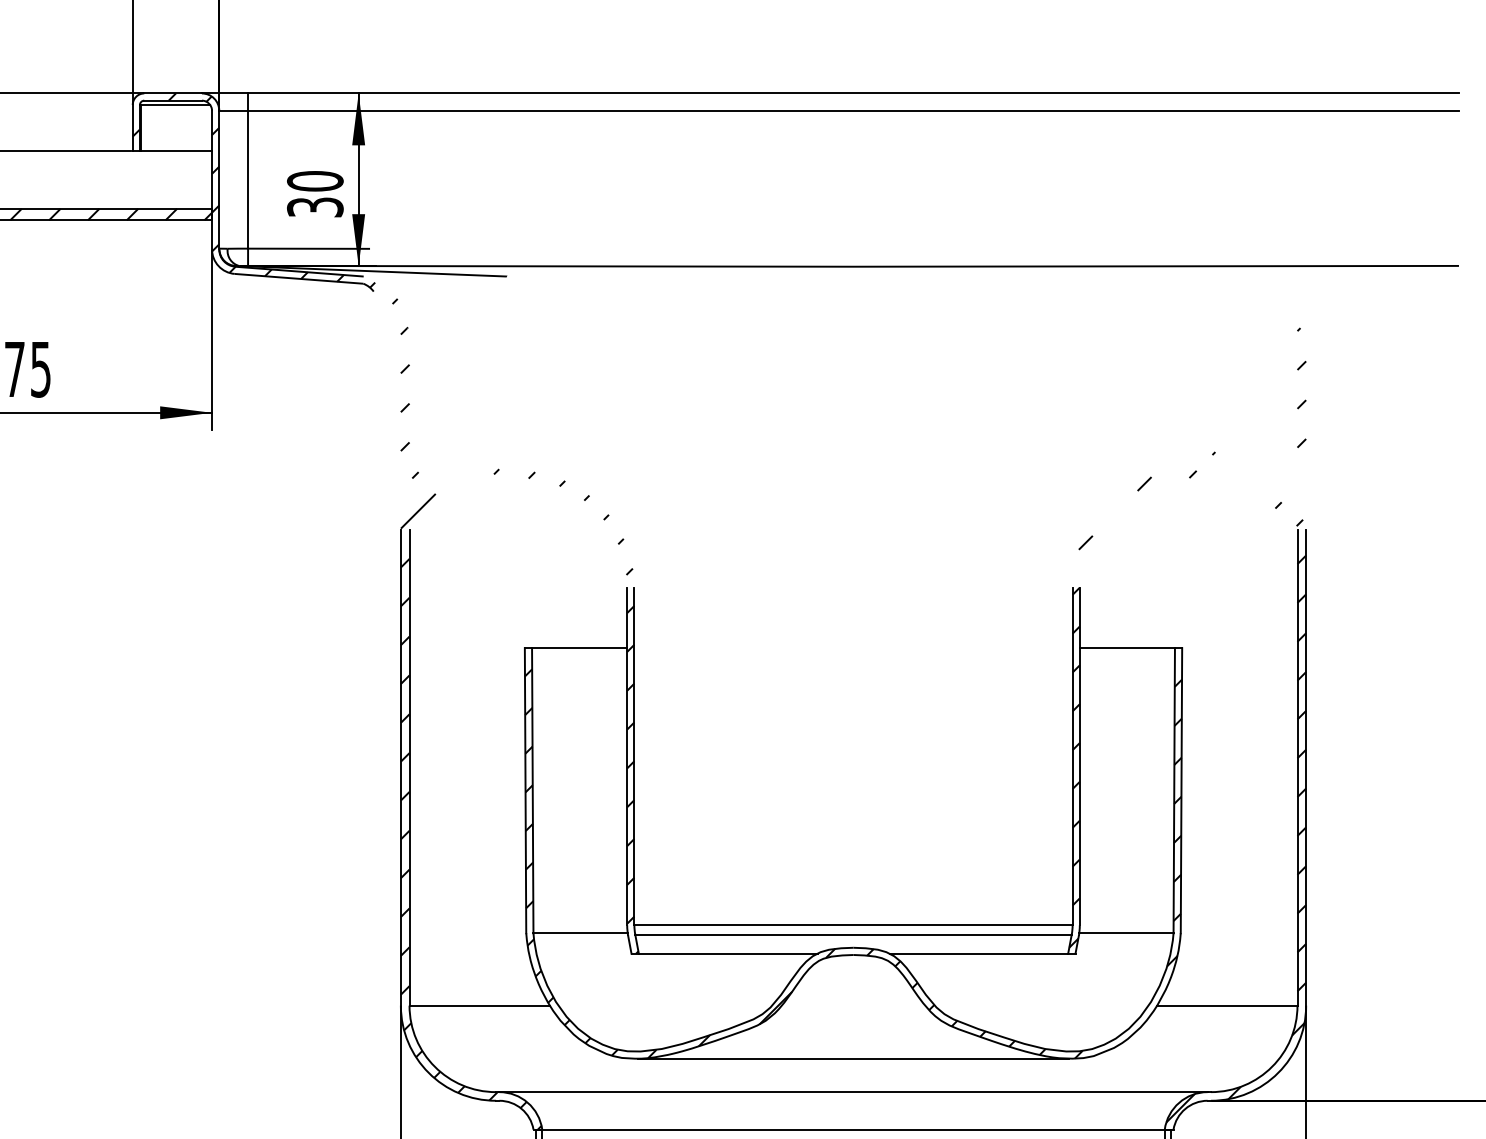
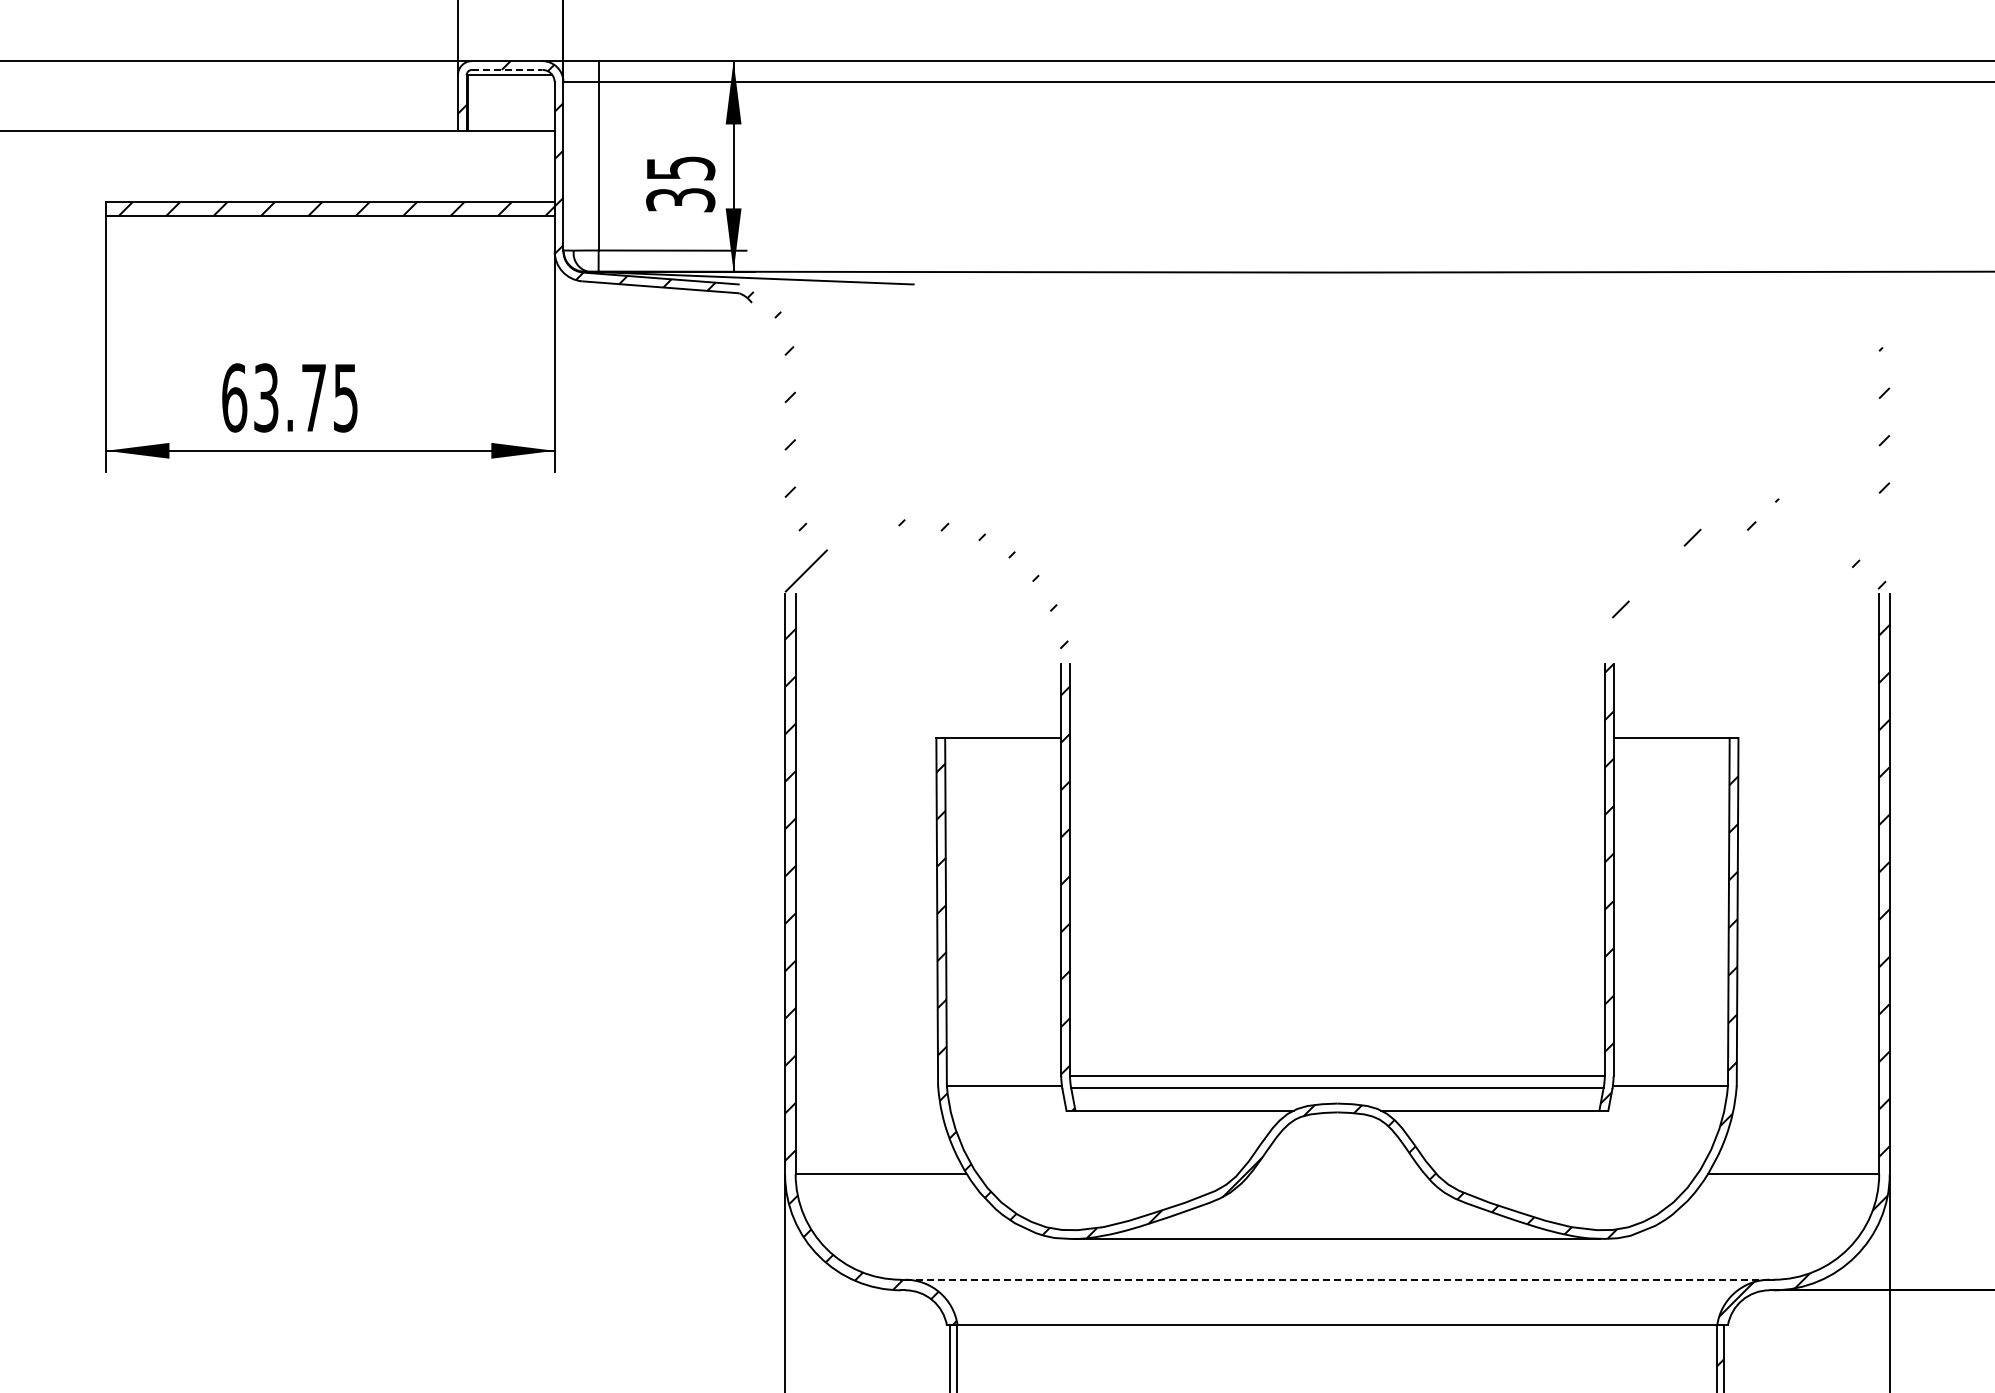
line: (173, 100) -> (507, 69), solid -> dashed
text: (315, 180) -> (680, 167), 30 -> 35
line: (852, 1091) -> (1336, 1279), solid -> dashed

